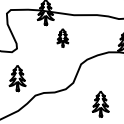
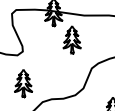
part: (62, 37) -> (71, 39), size x1.43

